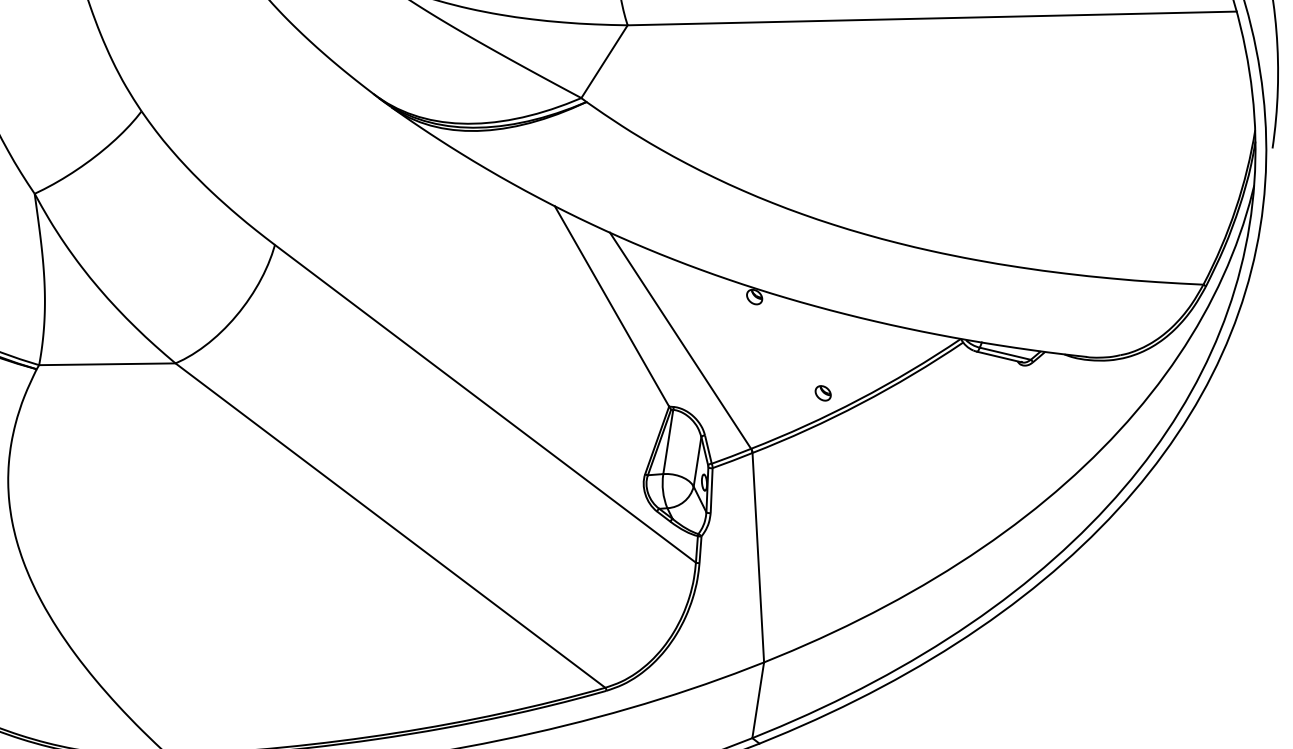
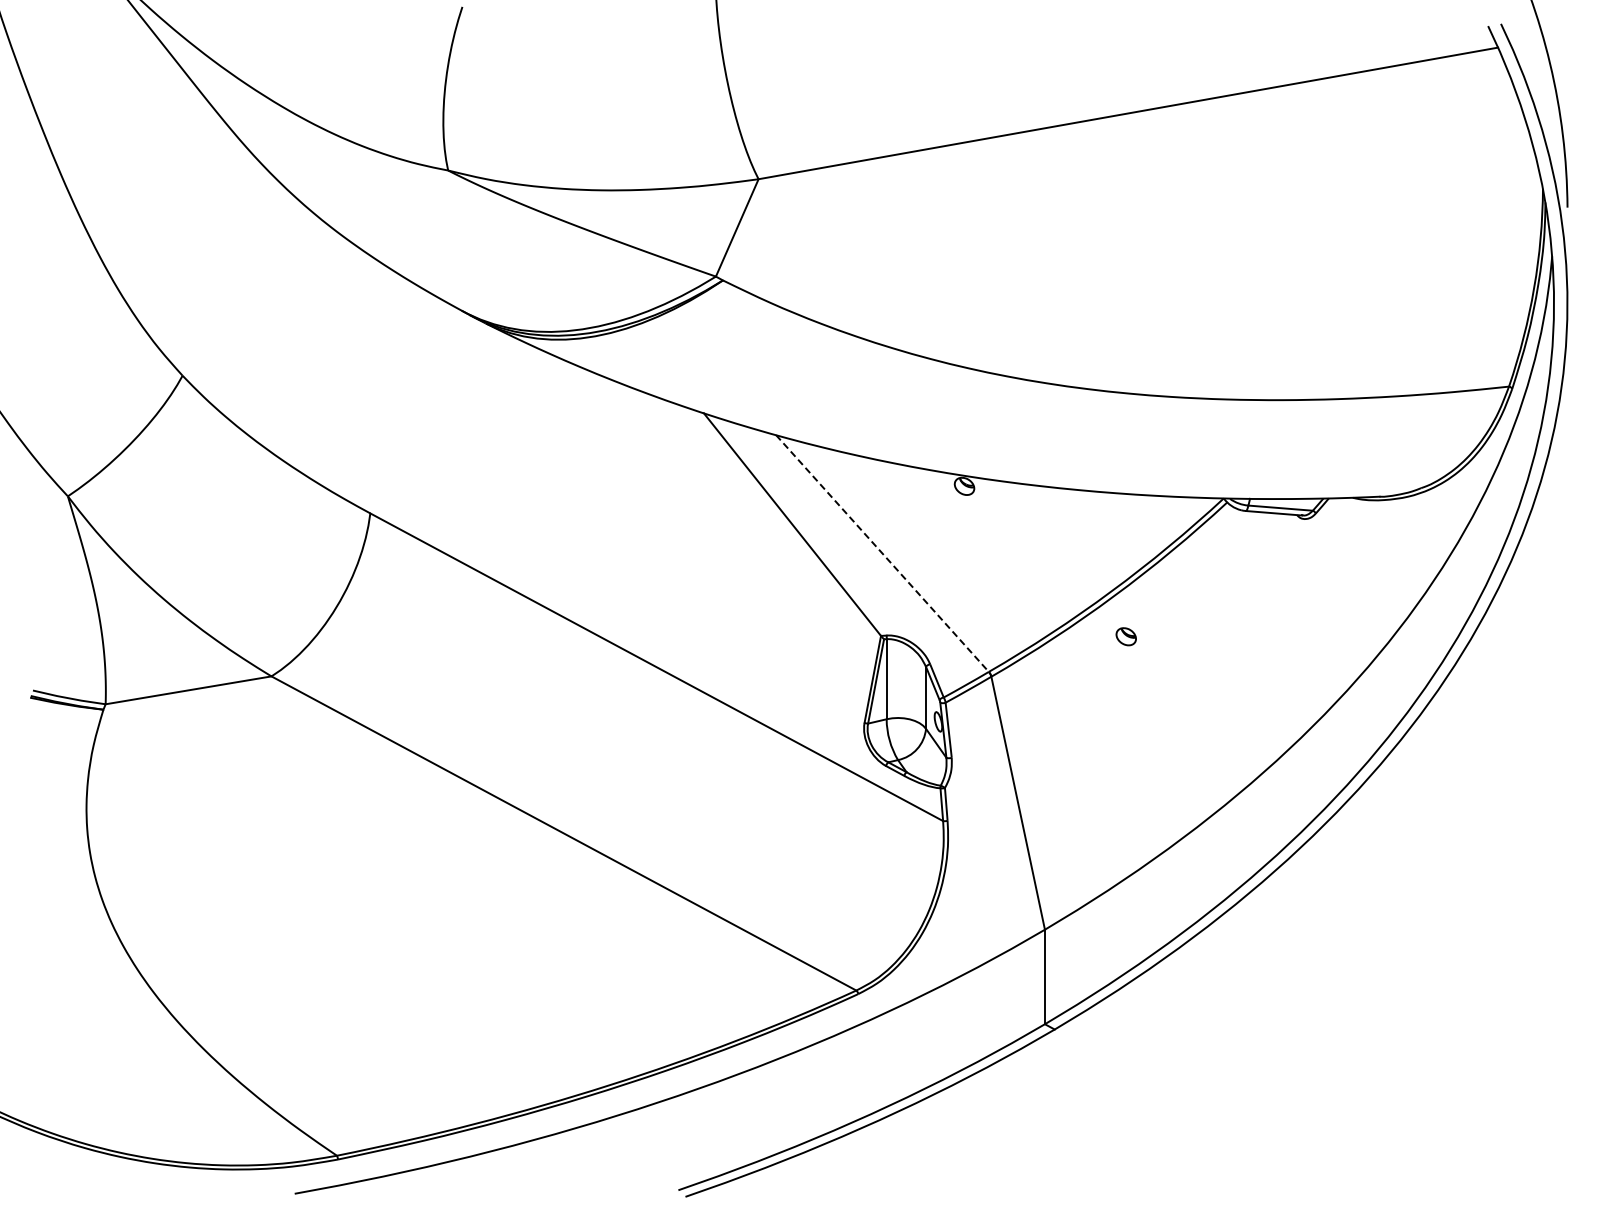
line: (680, 340) -> (882, 553), solid -> dashed
part: (822, 393) -> (1125, 636), moved

